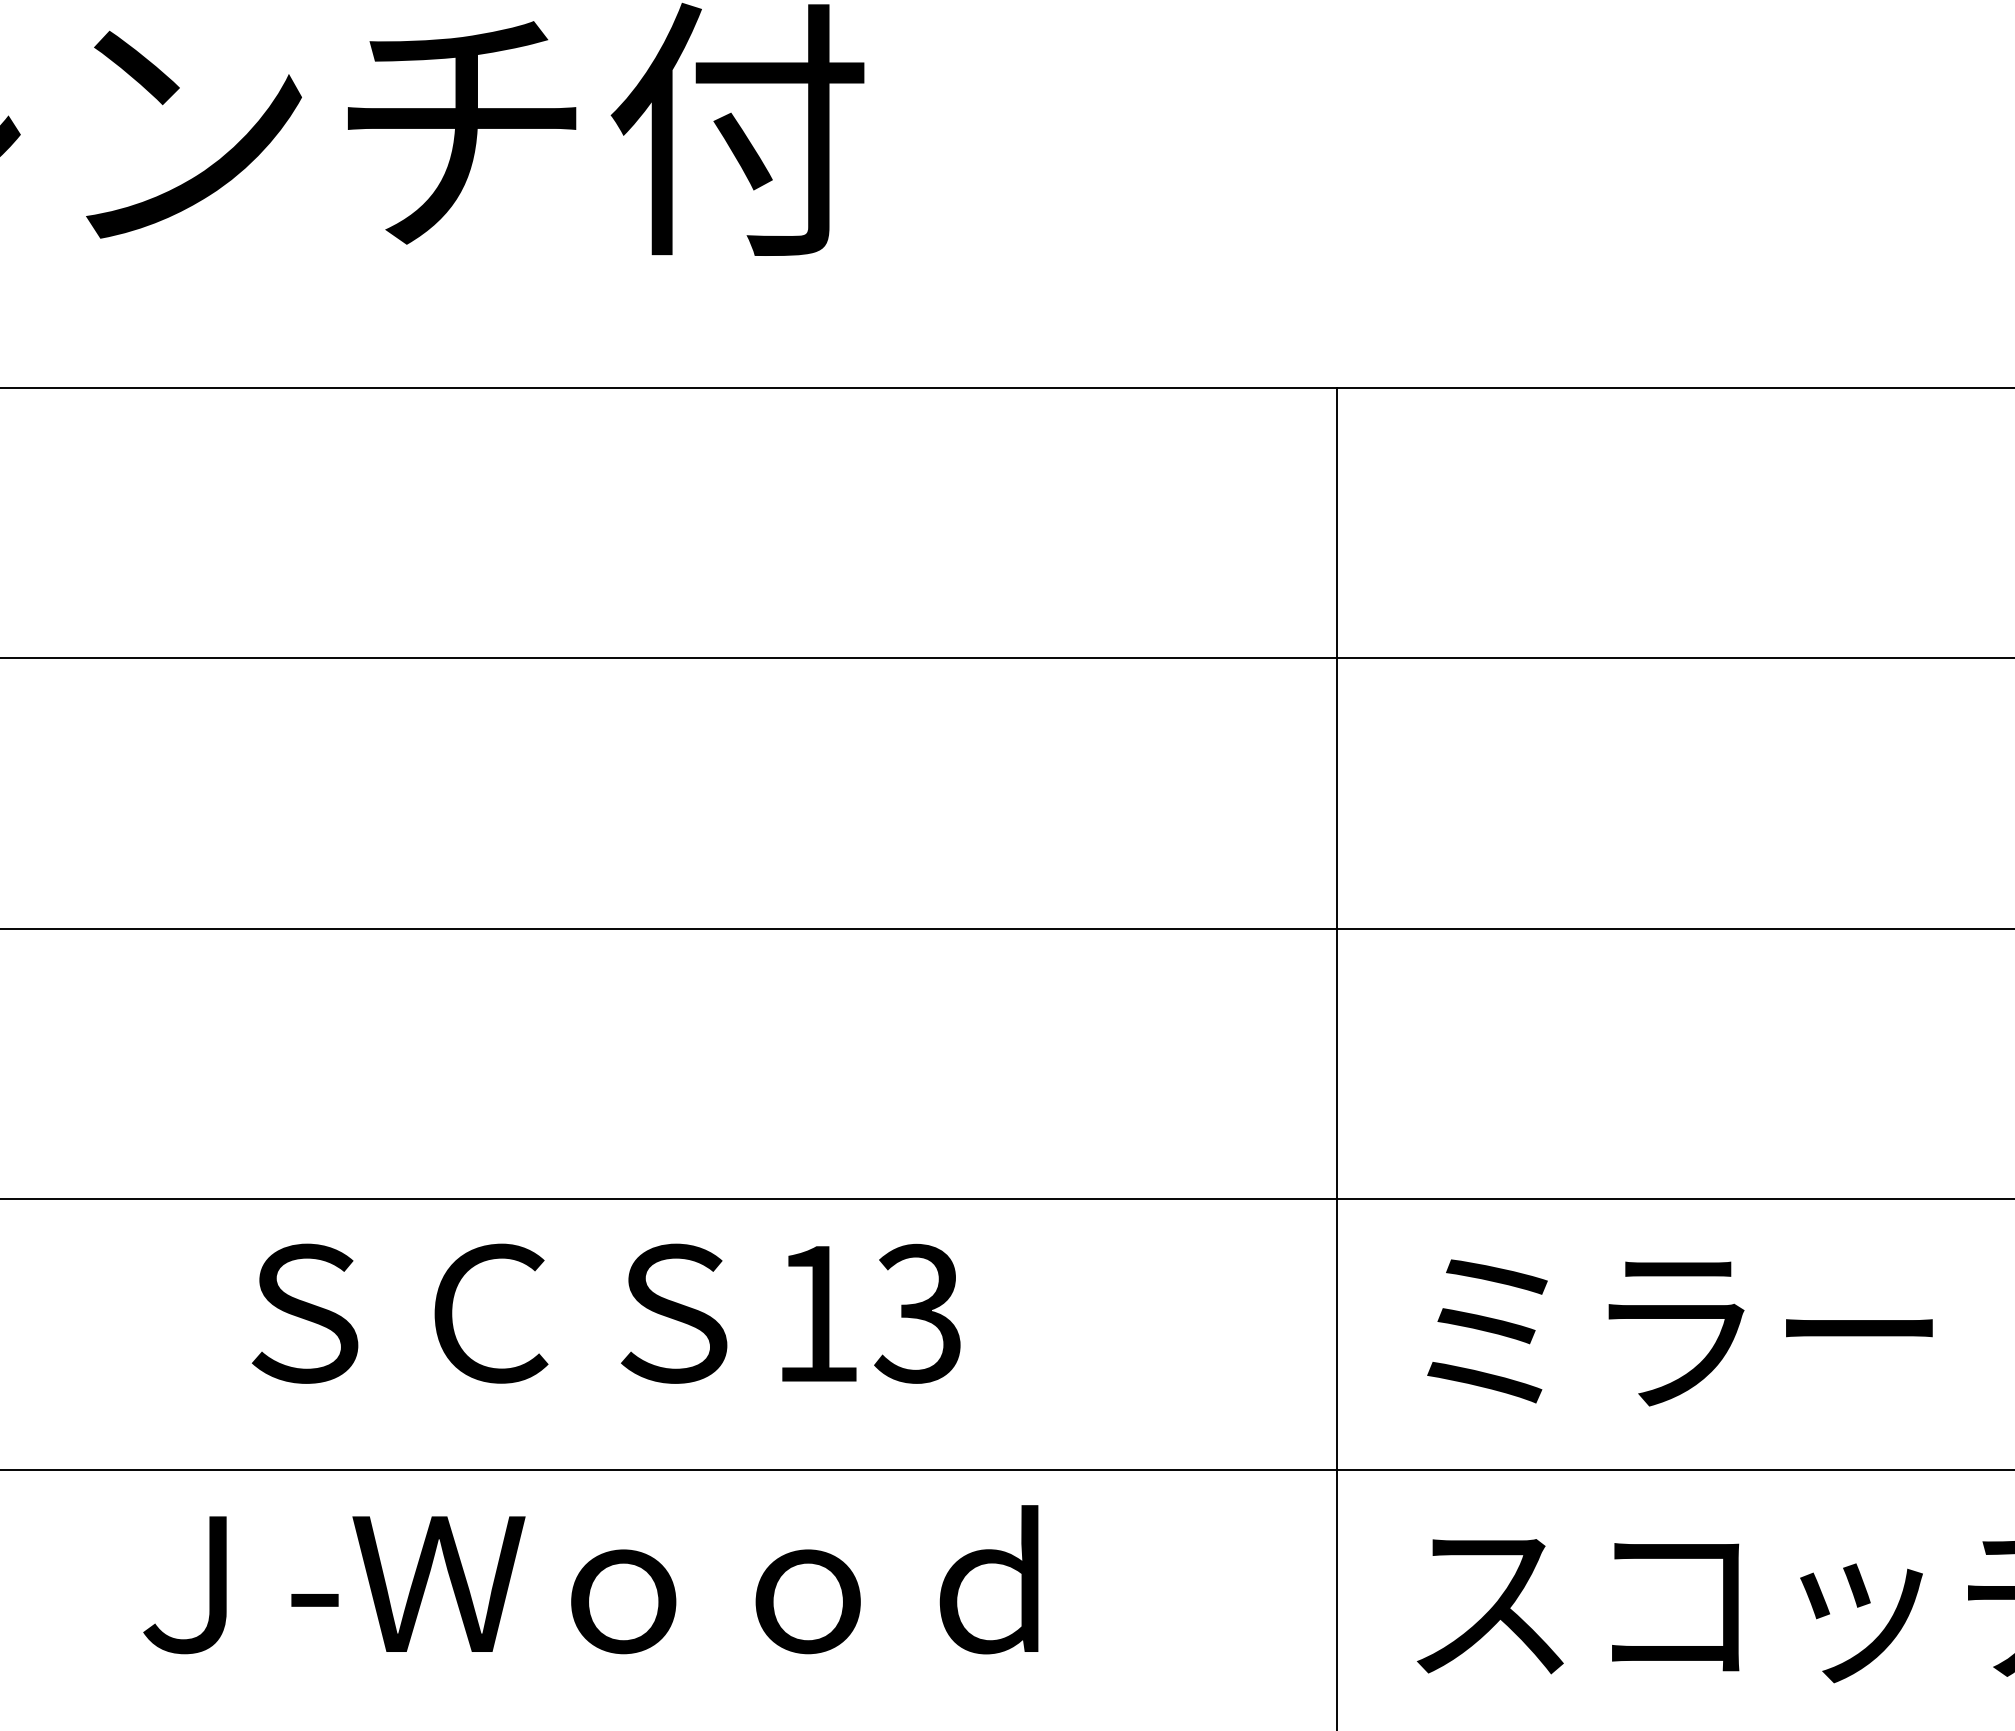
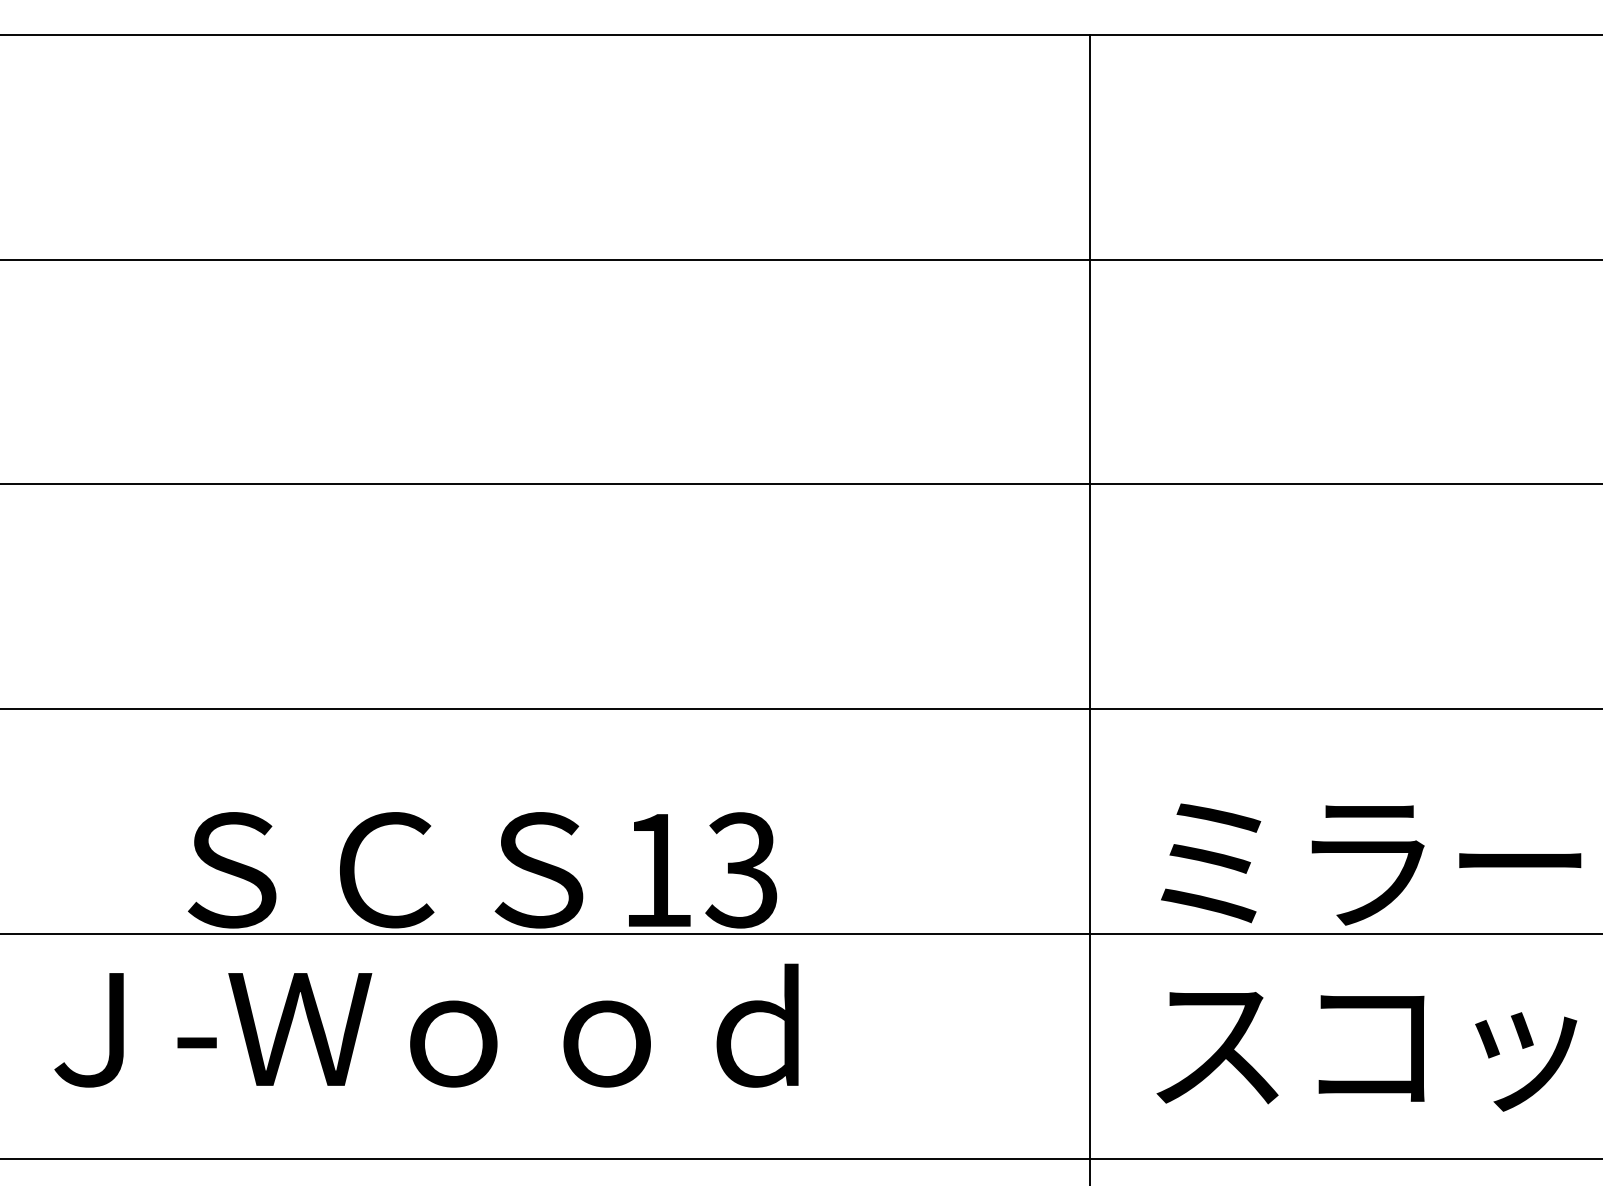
text: (606, 1313) -> (482, 870), moved
text: (1679, 1332) -> (1370, 864), moved
text: (590, 1579) -> (426, 1025), moved

